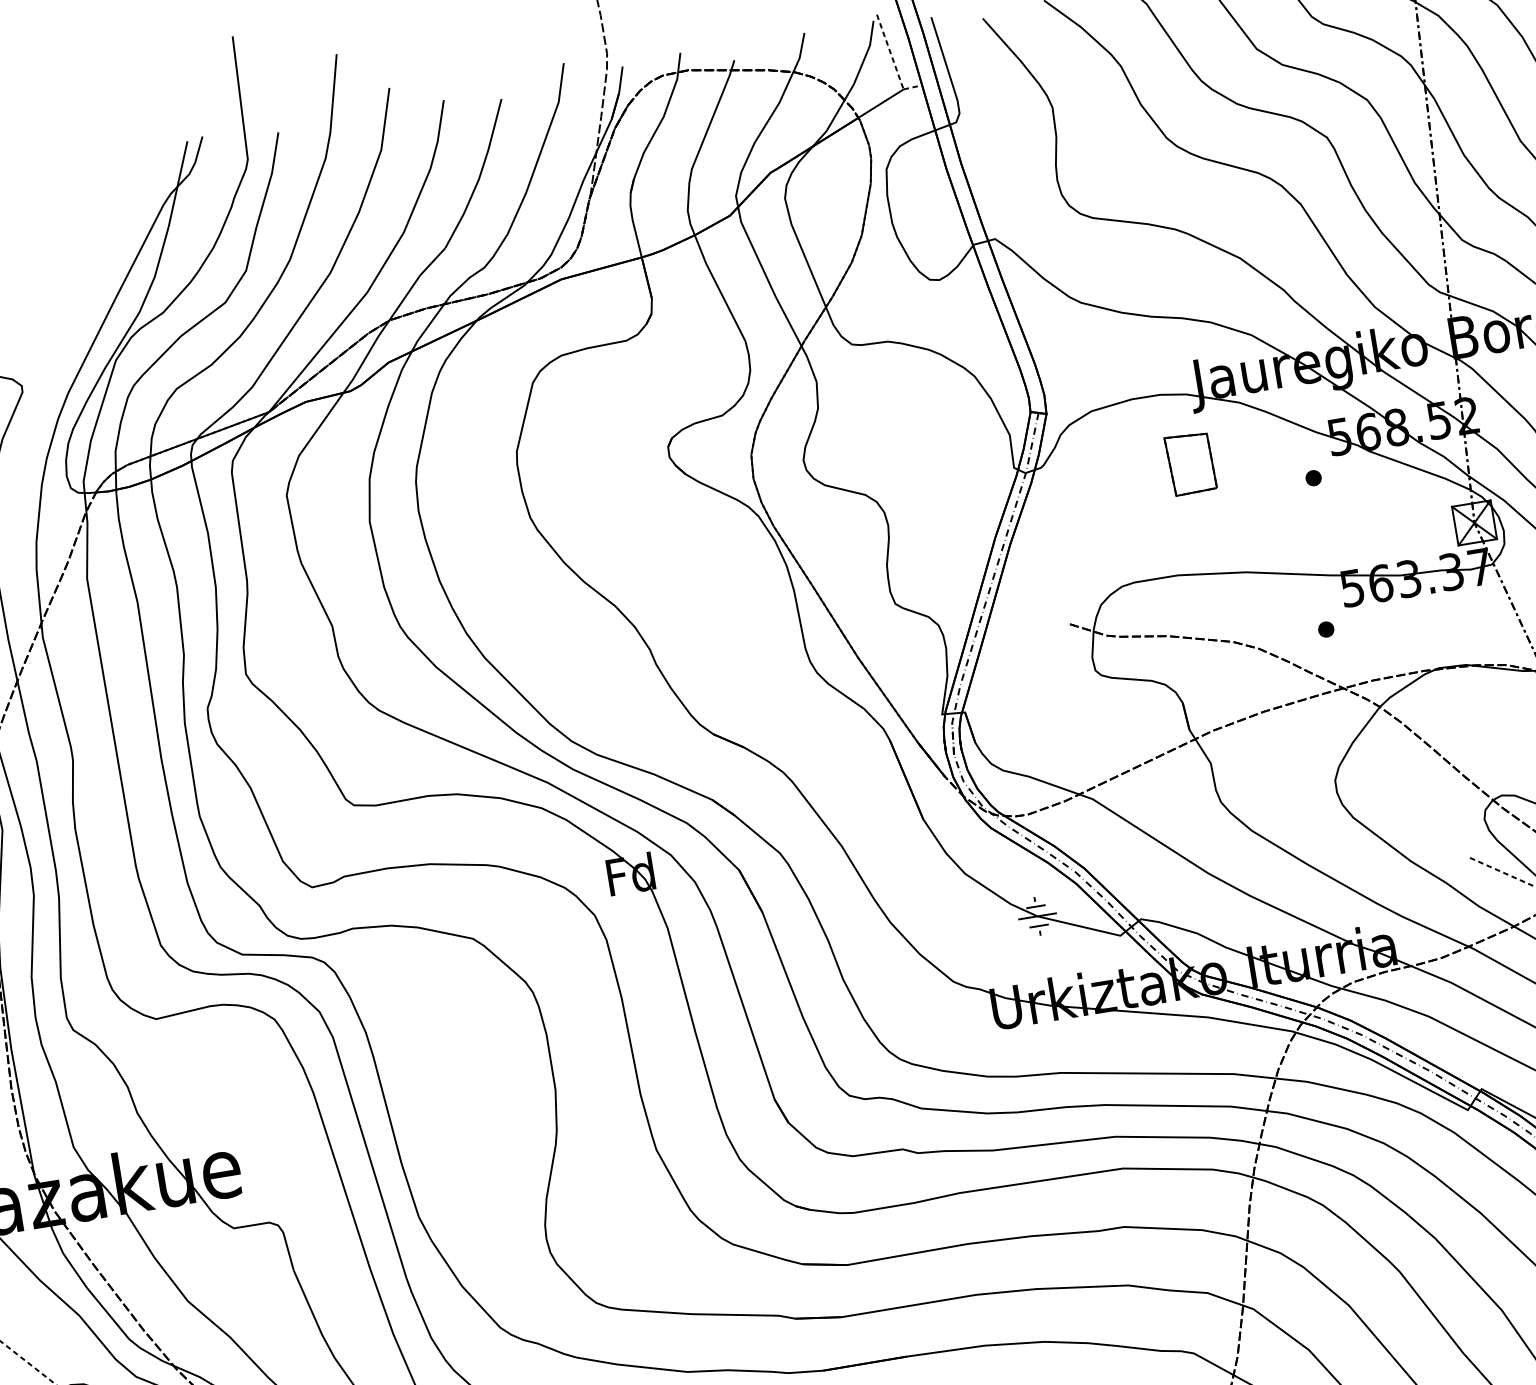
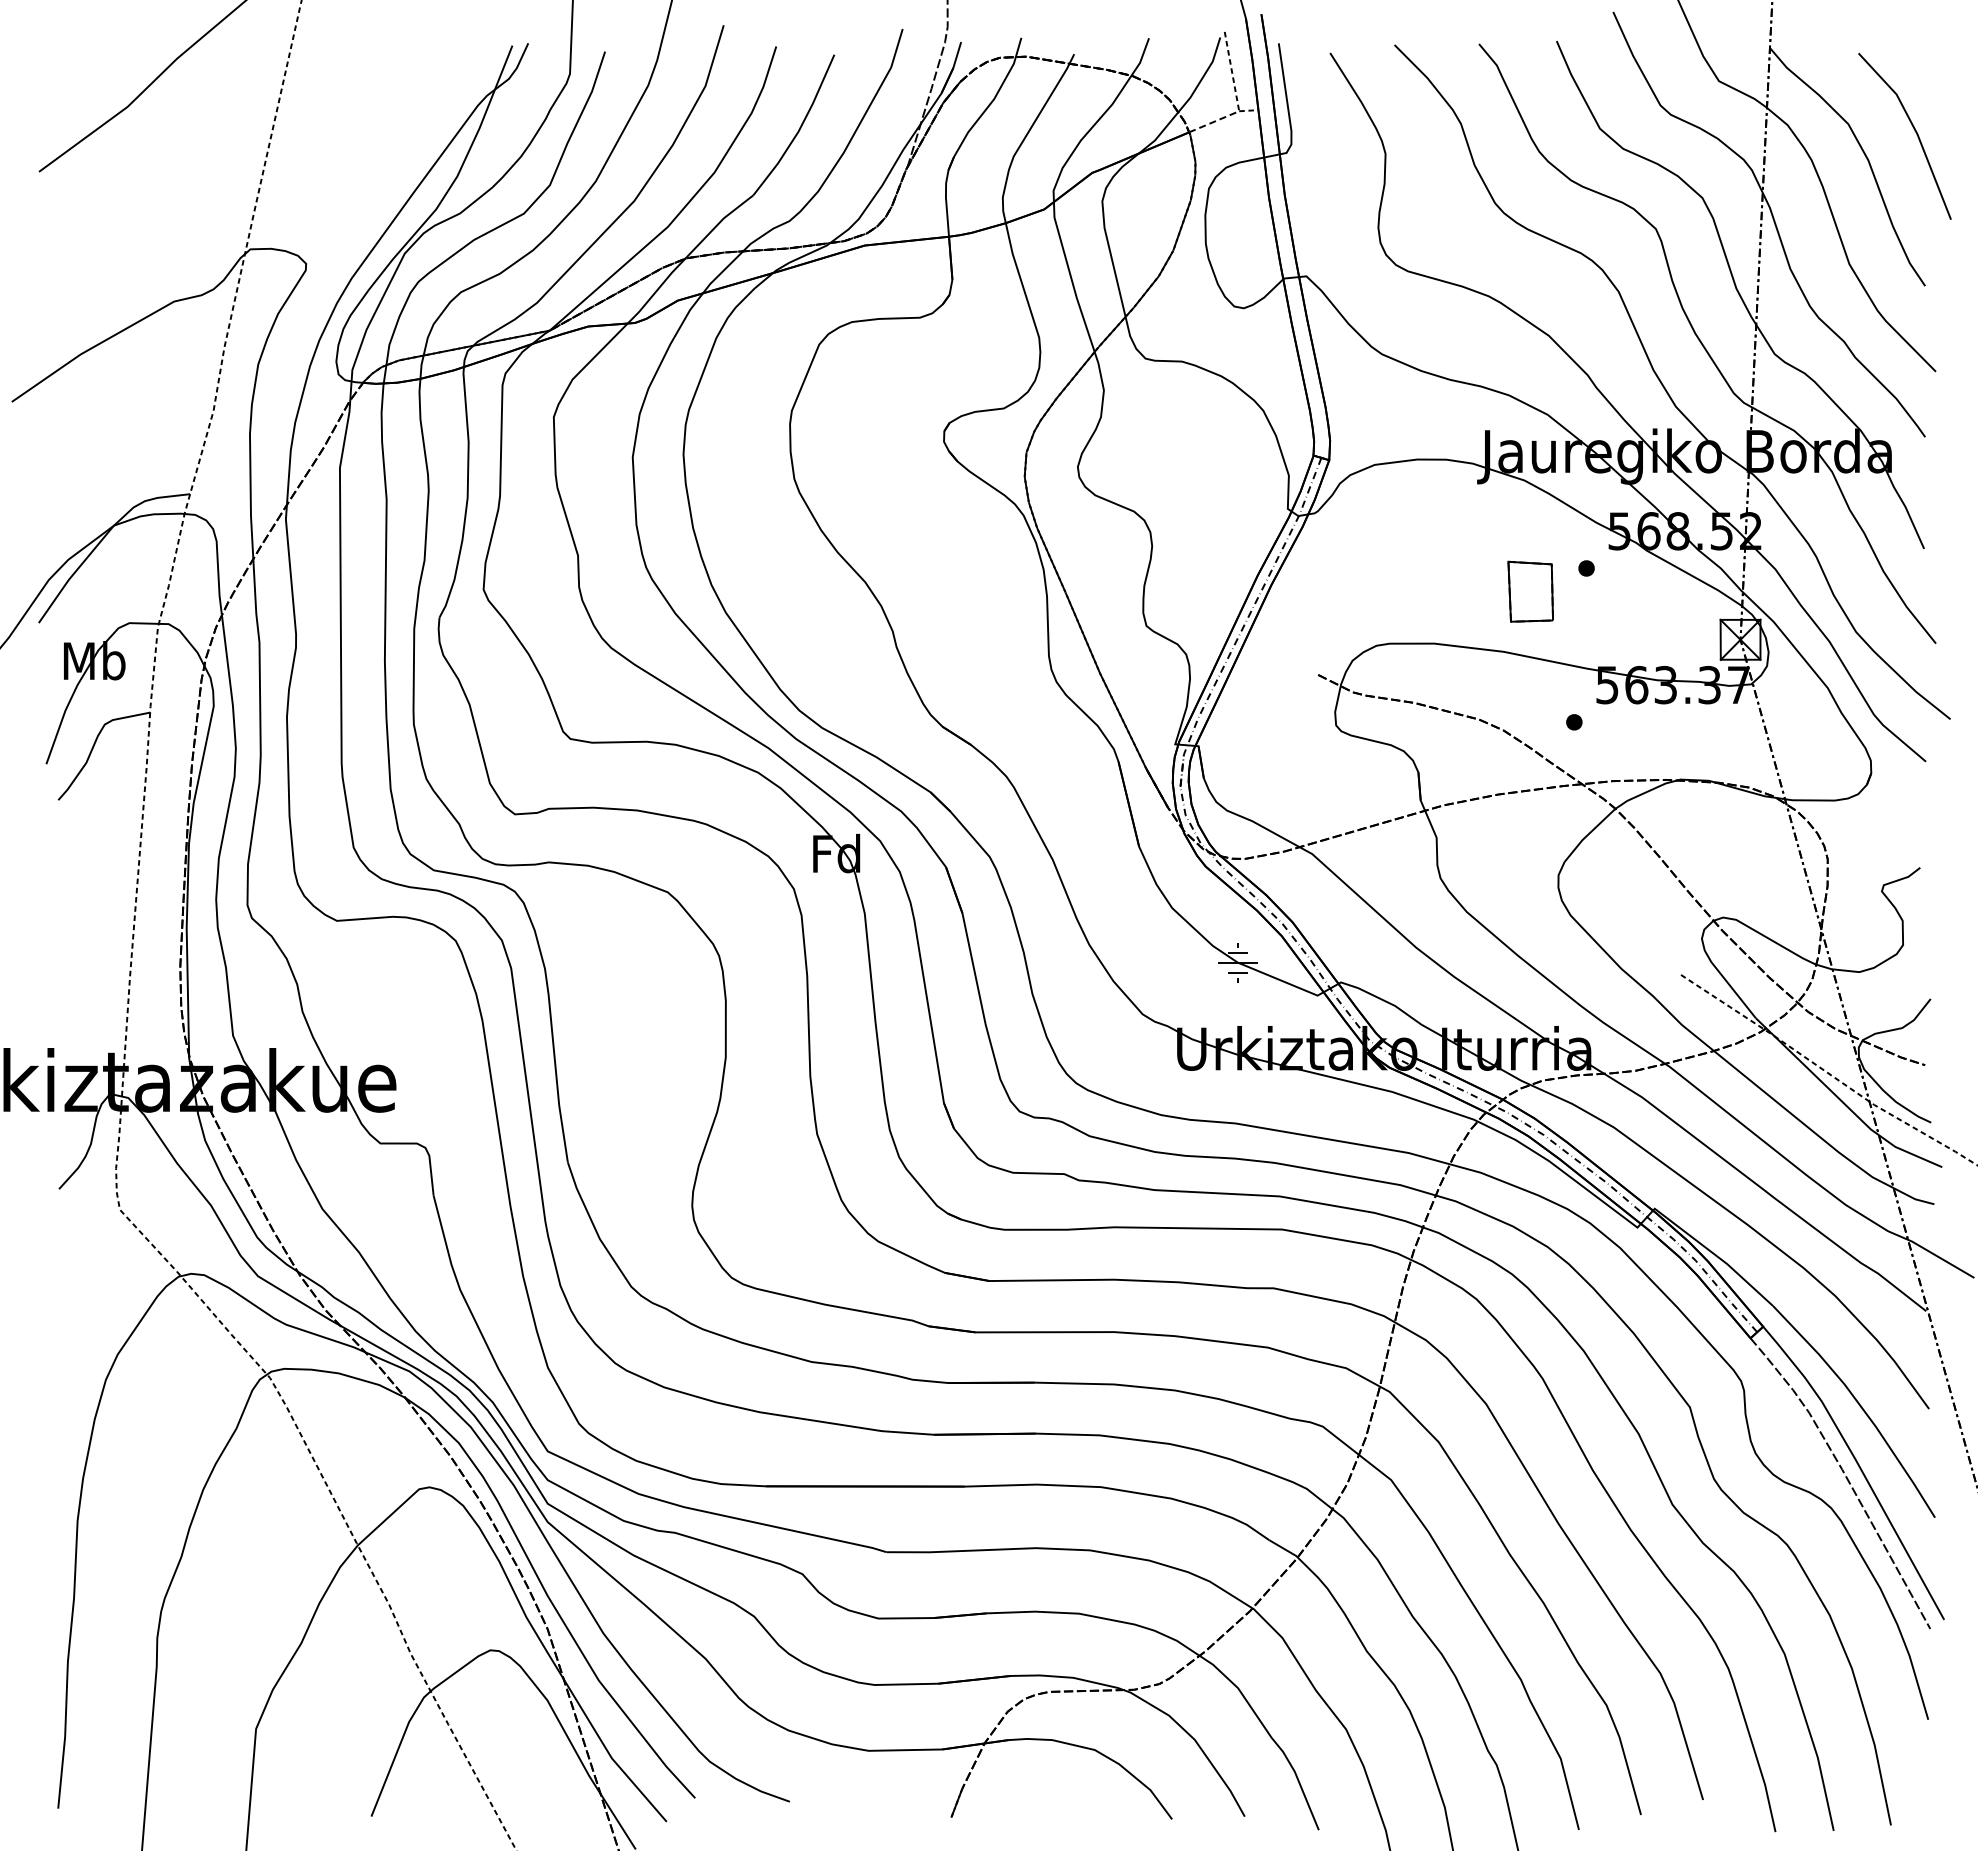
line: (881, 103) -> (1214, 121), solid -> dashed
part: (1190, 463) -> (1530, 591), moved

